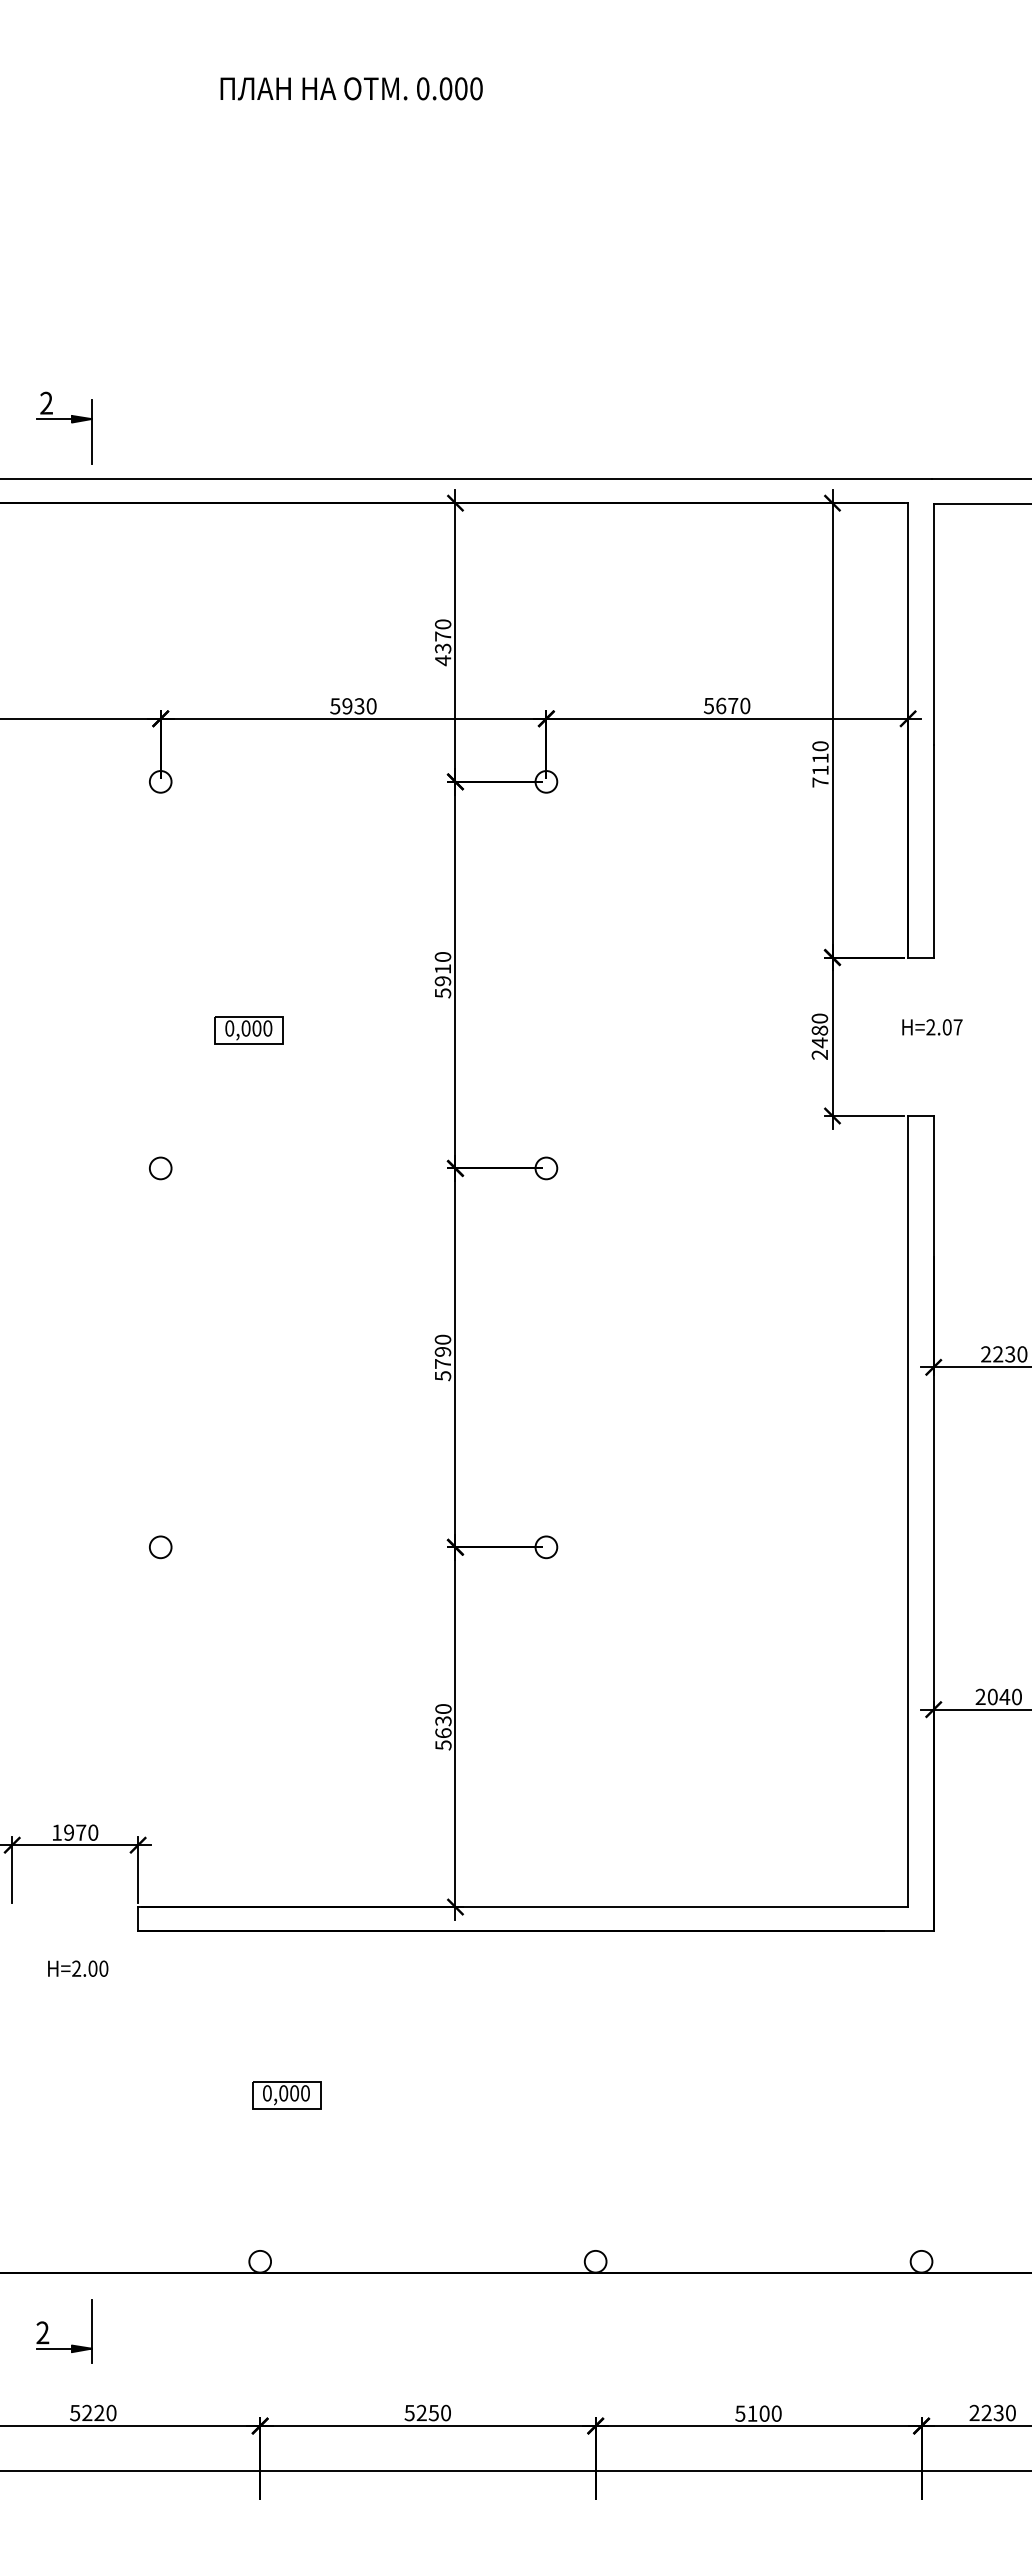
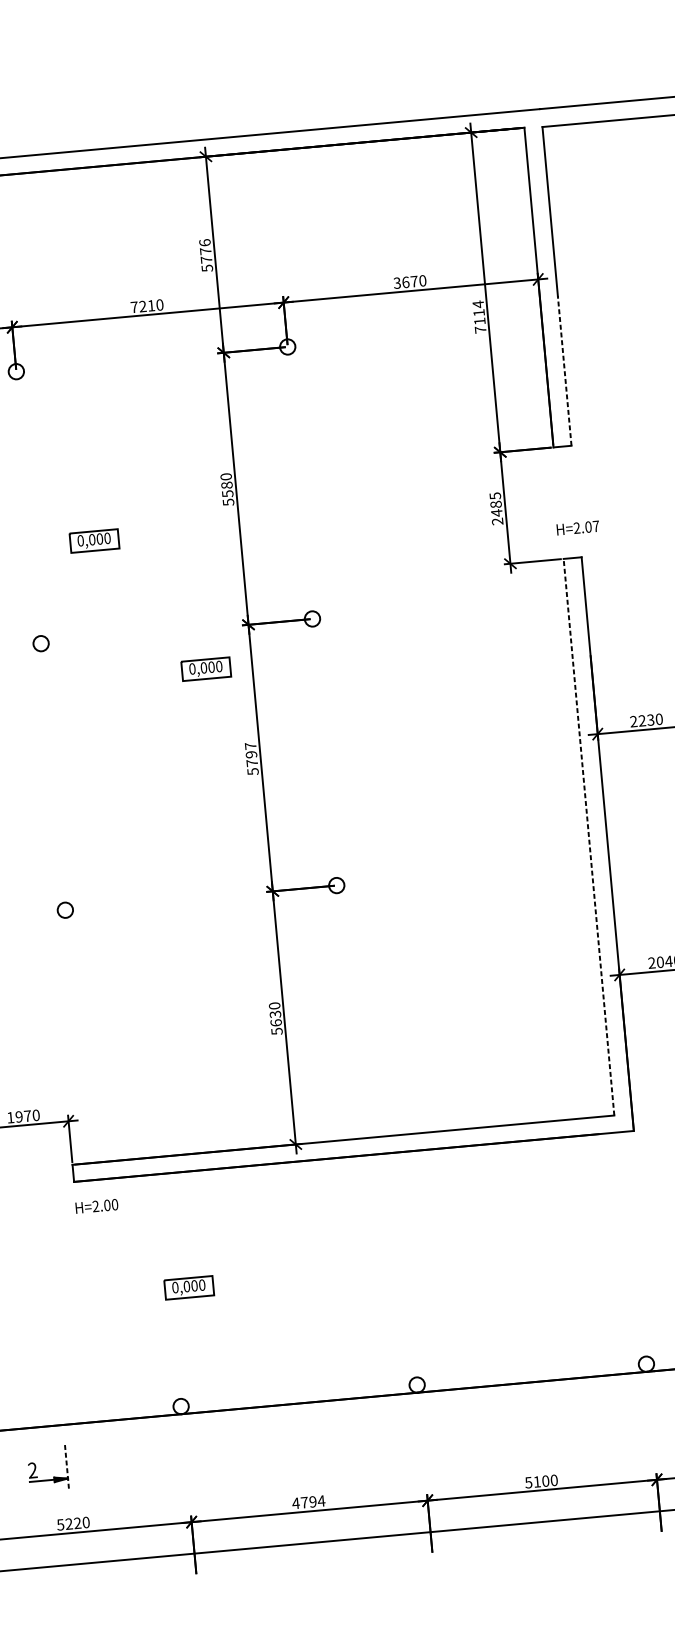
text: (443, 642) -> (206, 255), 4370 -> 5776
text: (708, 705) -> (396, 282), 5670 -> 3670
text: (347, 706) -> (142, 306), 5930 -> 7210
text: (820, 745) -> (478, 303), 7110 -> 7114
line: (933, 850) -> (564, 370), solid -> dashed
text: (442, 975) -> (227, 489), 5910 -> 5580
text: (819, 1018) -> (495, 495), 2480 -> 2485
text: (932, 1027) -> (578, 528), moved
part: (389, 1225) -> (205, 669), added
text: (442, 1339) -> (250, 745), 5790 -> 5797
line: (908, 1511) -> (589, 837), solid -> dashed
text: (78, 1968) -> (97, 1206), moved
line: (91, 2331) -> (66, 1466), solid -> dashed
text: (427, 2412) -> (308, 1501), 5250 -> 4794

